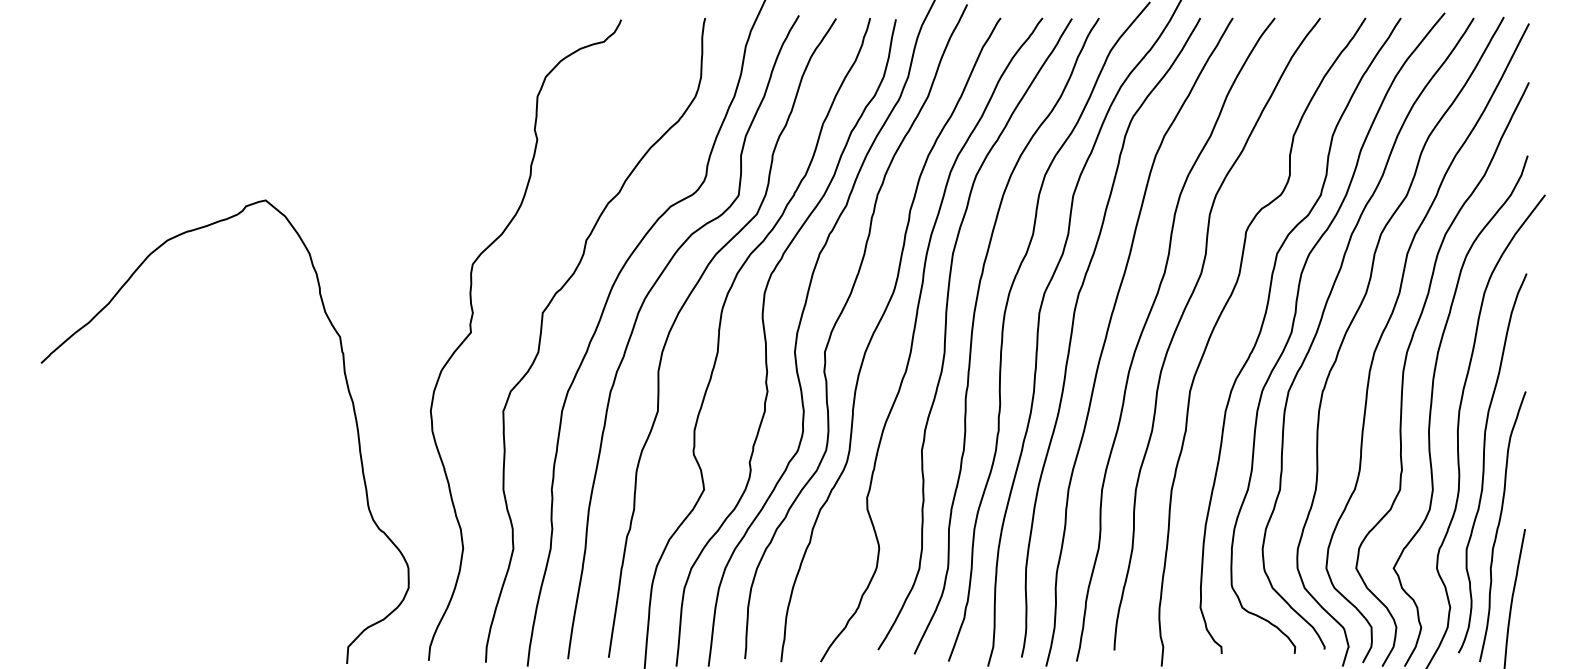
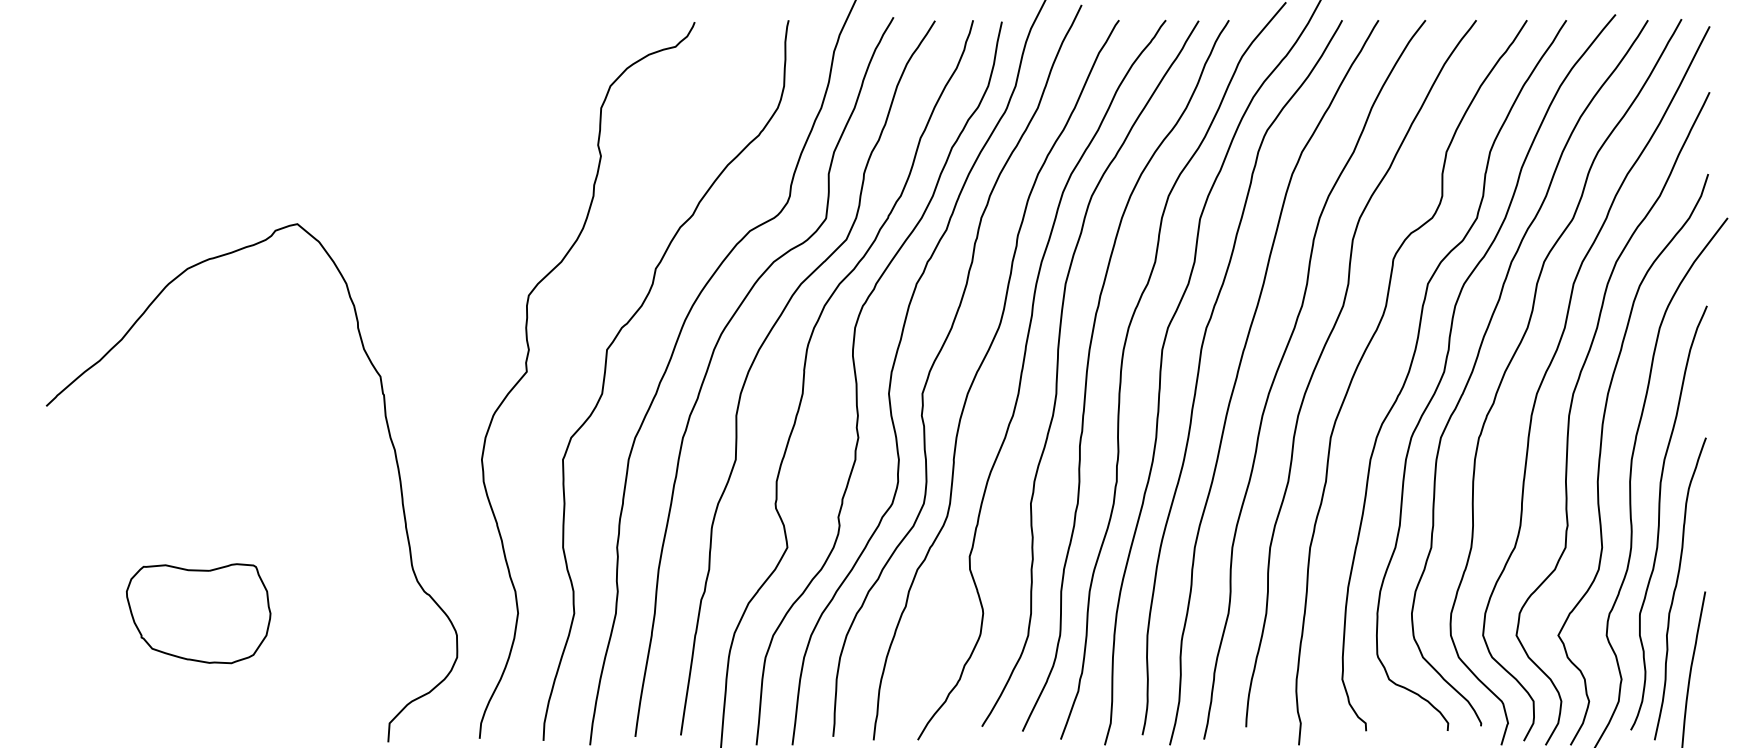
part: (177, 548) -> (198, 613), added

